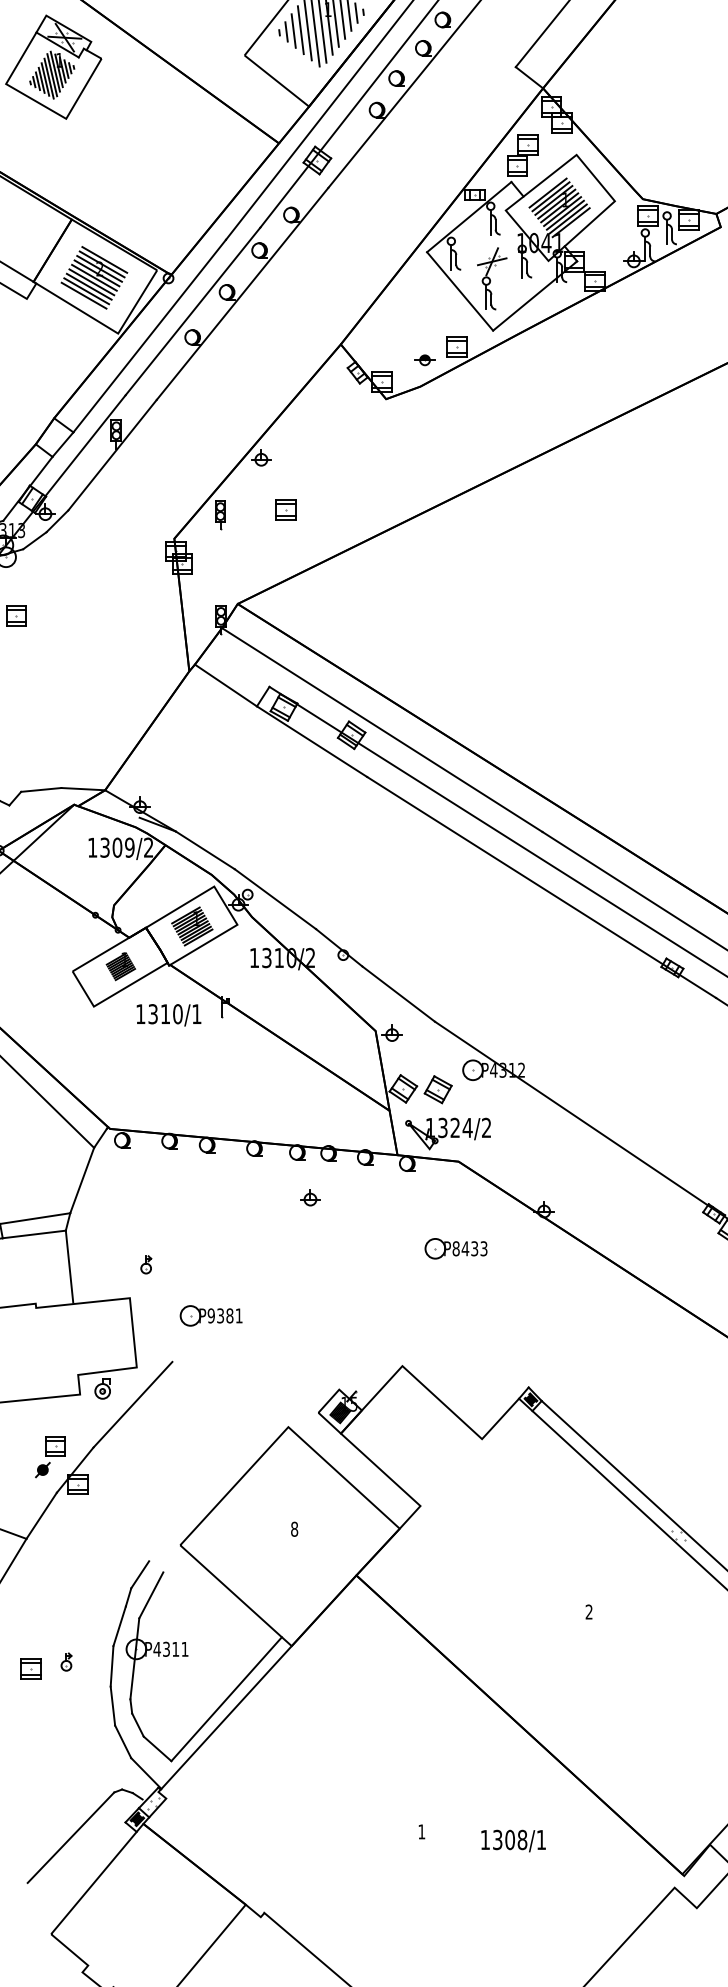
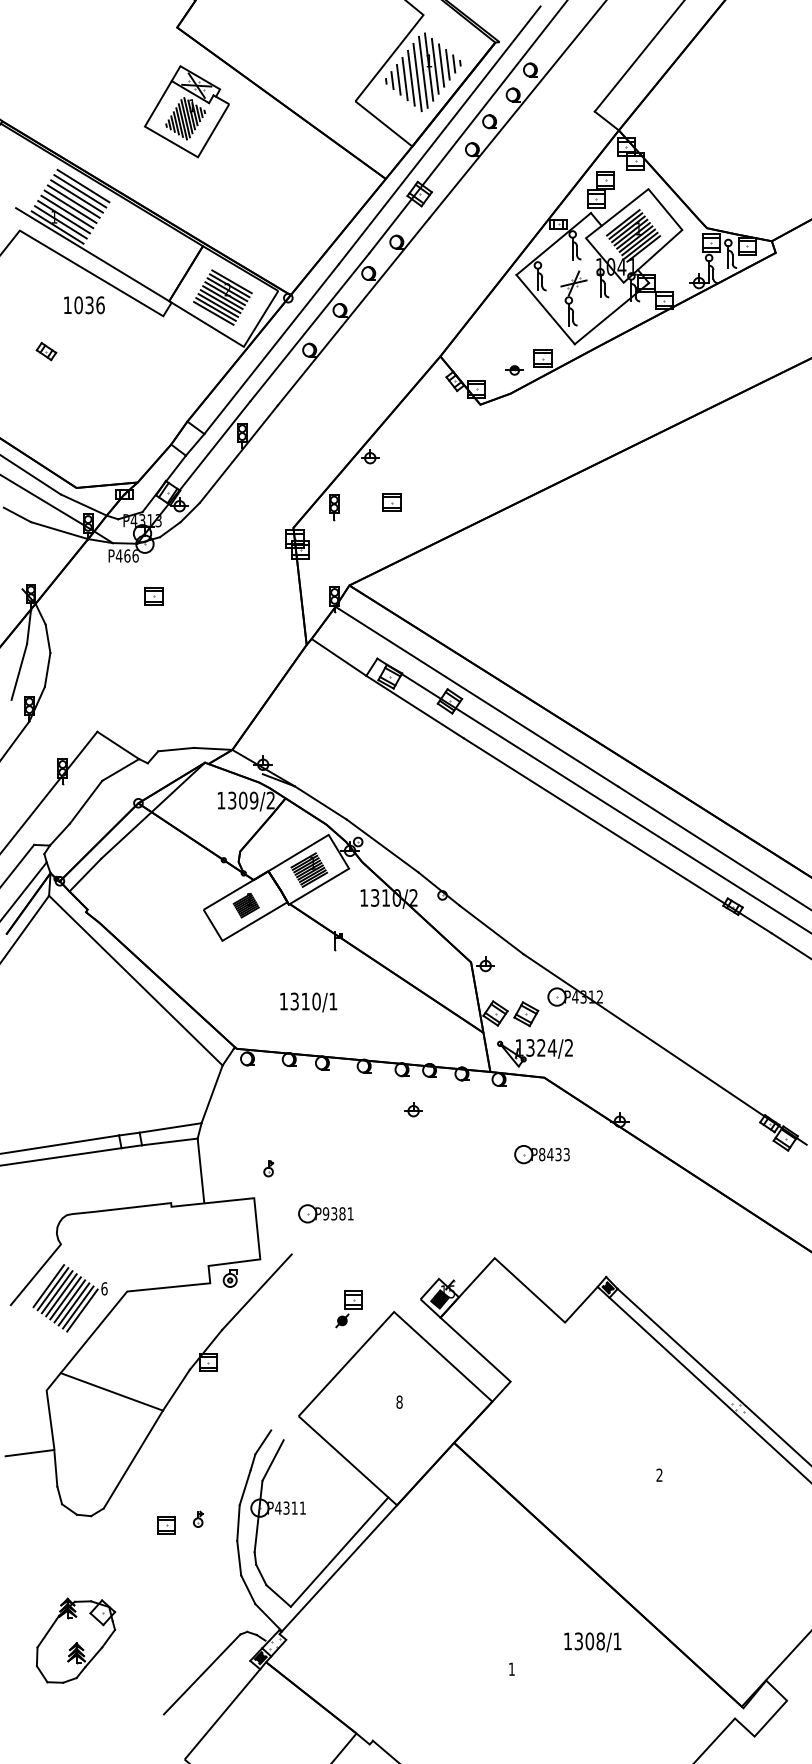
text: (168, 1015) -> (308, 1002), moved
part: (49, 1457) -> (348, 1309), moved
text: (513, 1841) -> (592, 1642), moved

